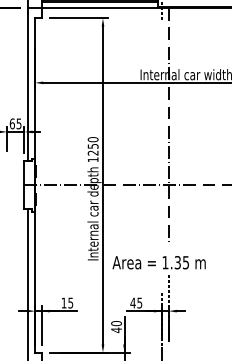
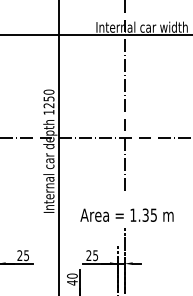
text: (158, 262) -> (126, 215), moved
text: (63, 302) -> (19, 255), 15 -> 25
text: (132, 302) -> (88, 255), 45 -> 25

